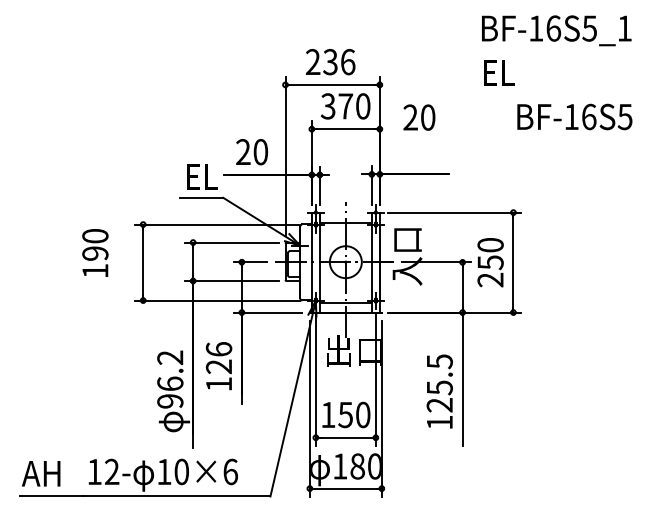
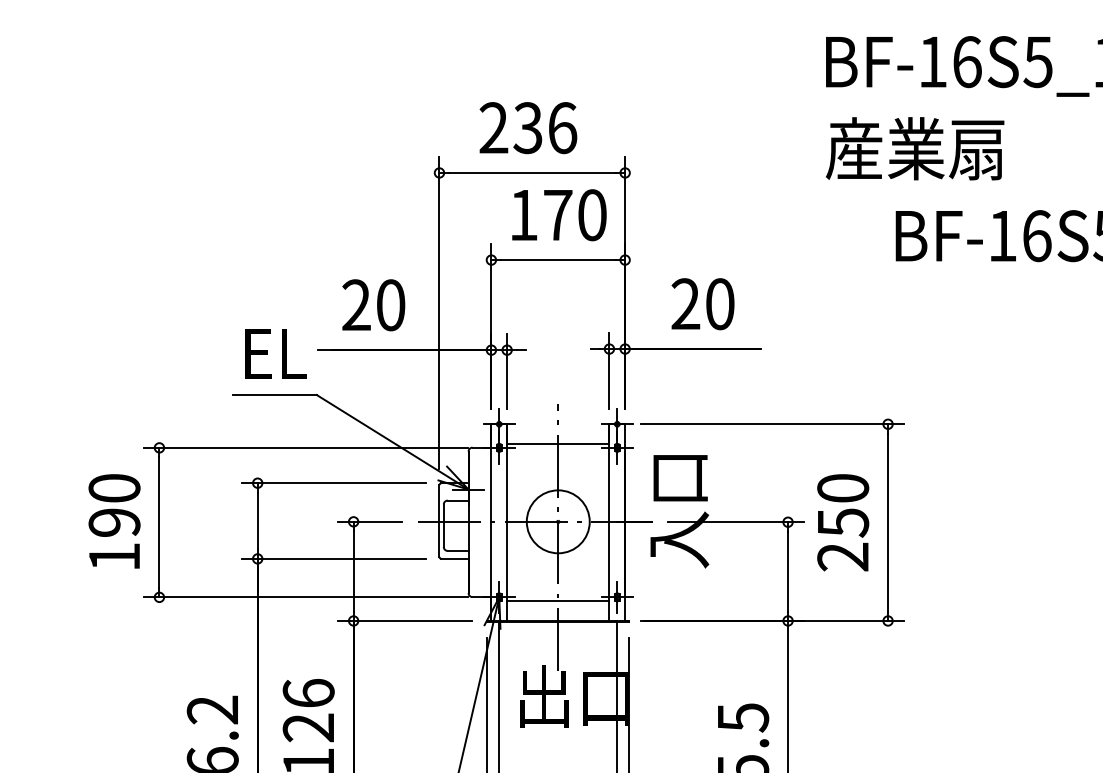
text: (527, 72) -> (915, 148), EL -> 産業扇
text: (327, 106) -> (522, 215), 370 -> 170
text: (419, 117) -> (703, 303), moved
text: (95, 252) -> (114, 520), moved

